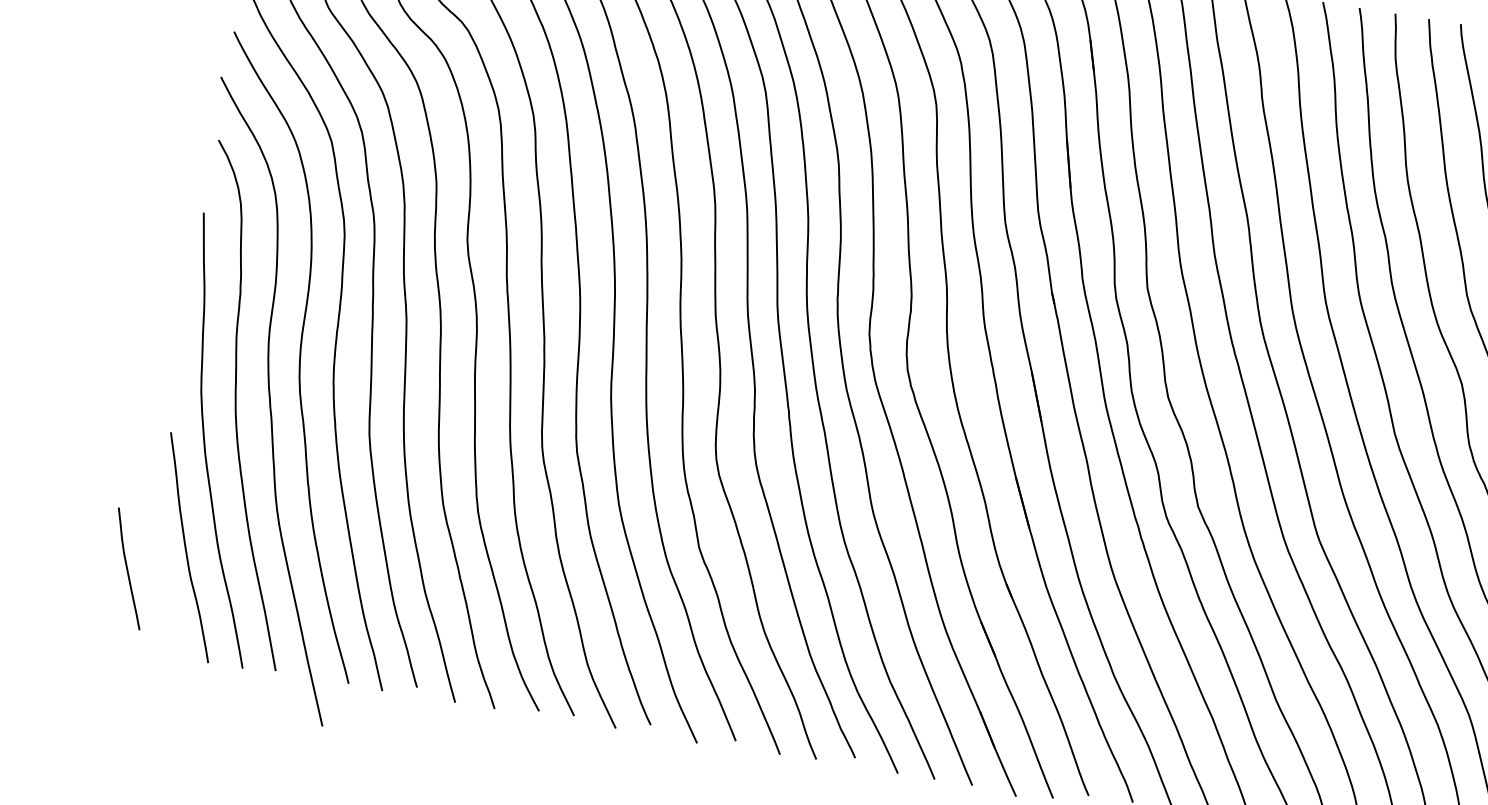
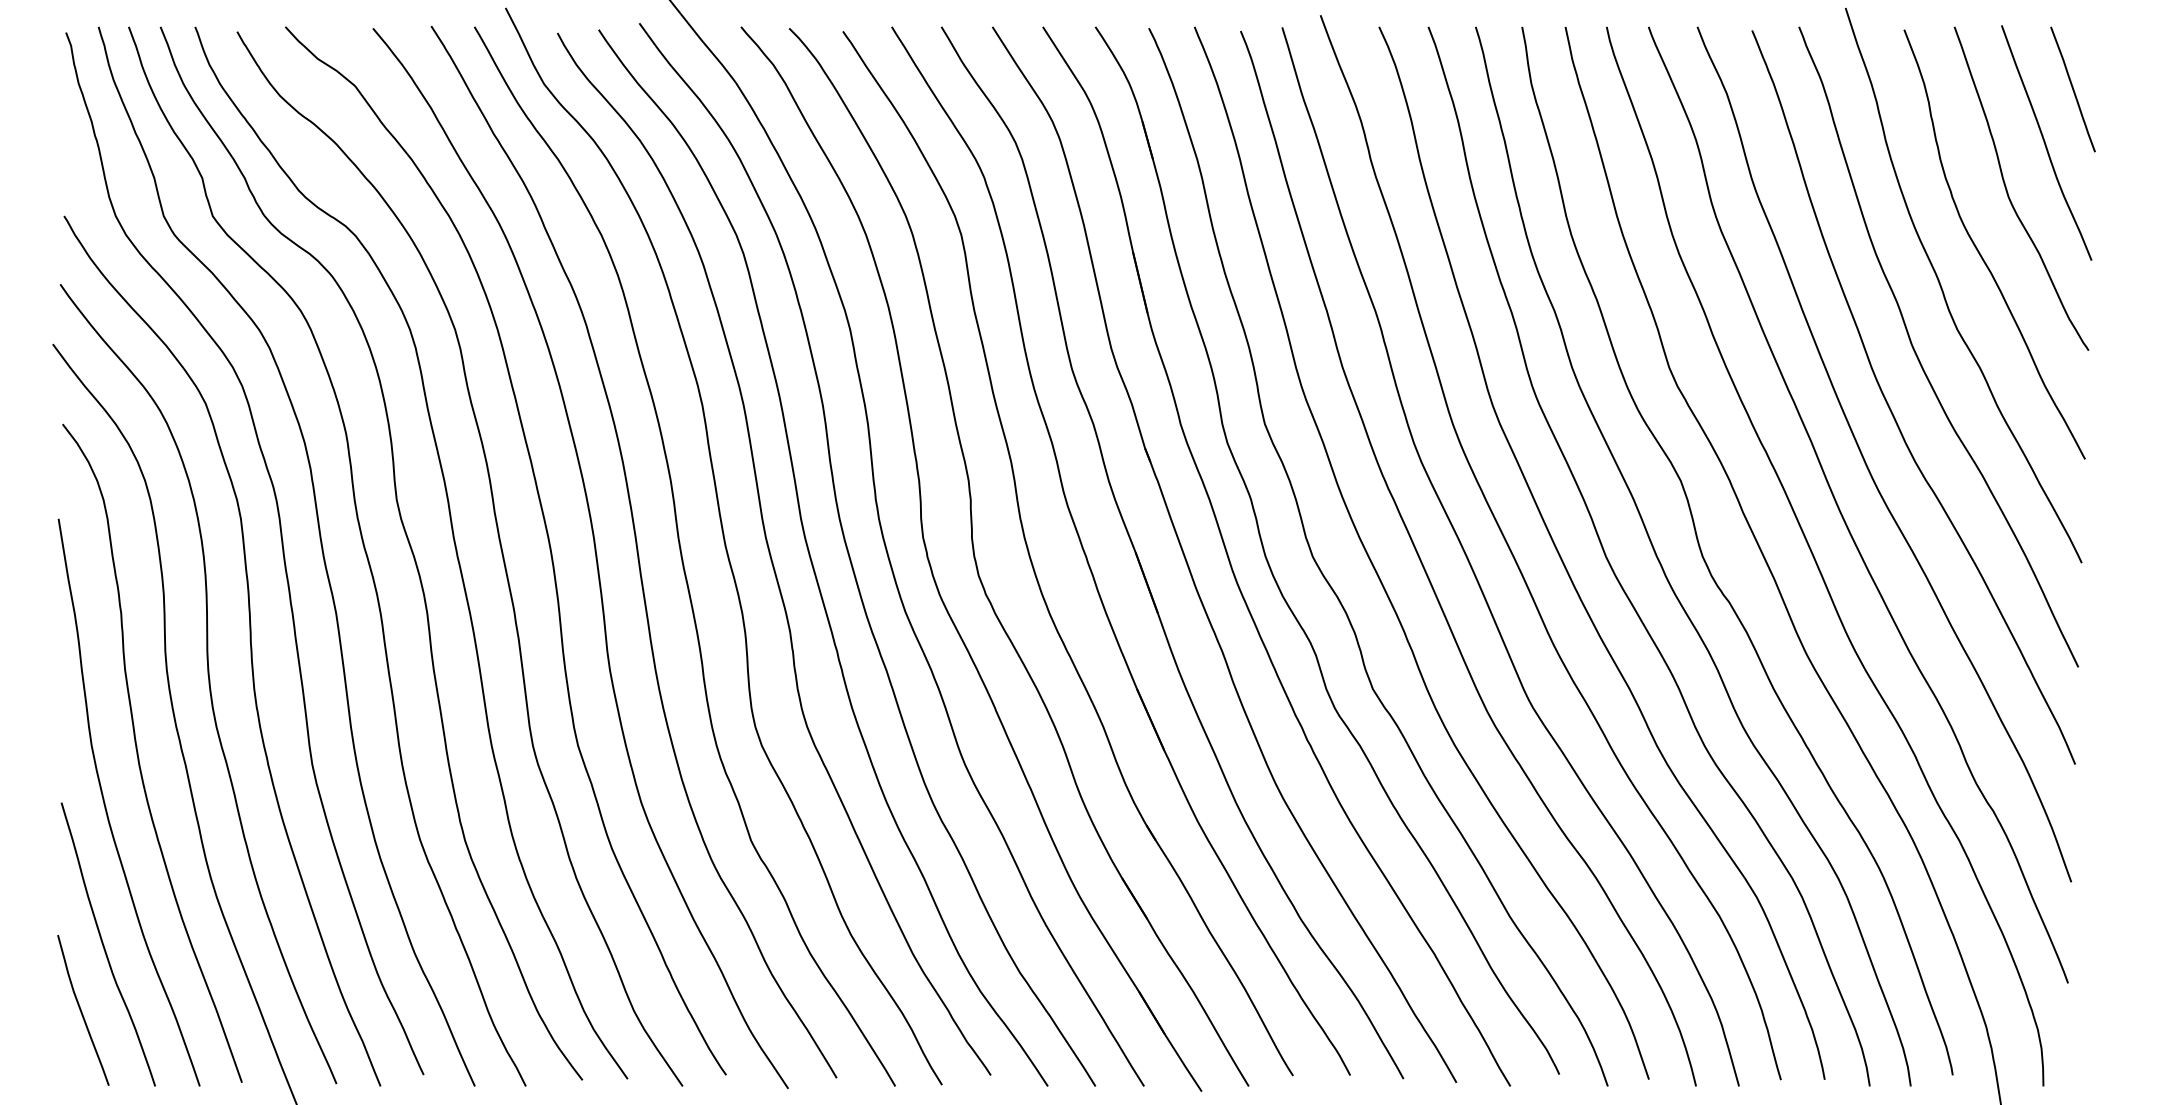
curve: (128, 569) -> (82, 1011), moved

